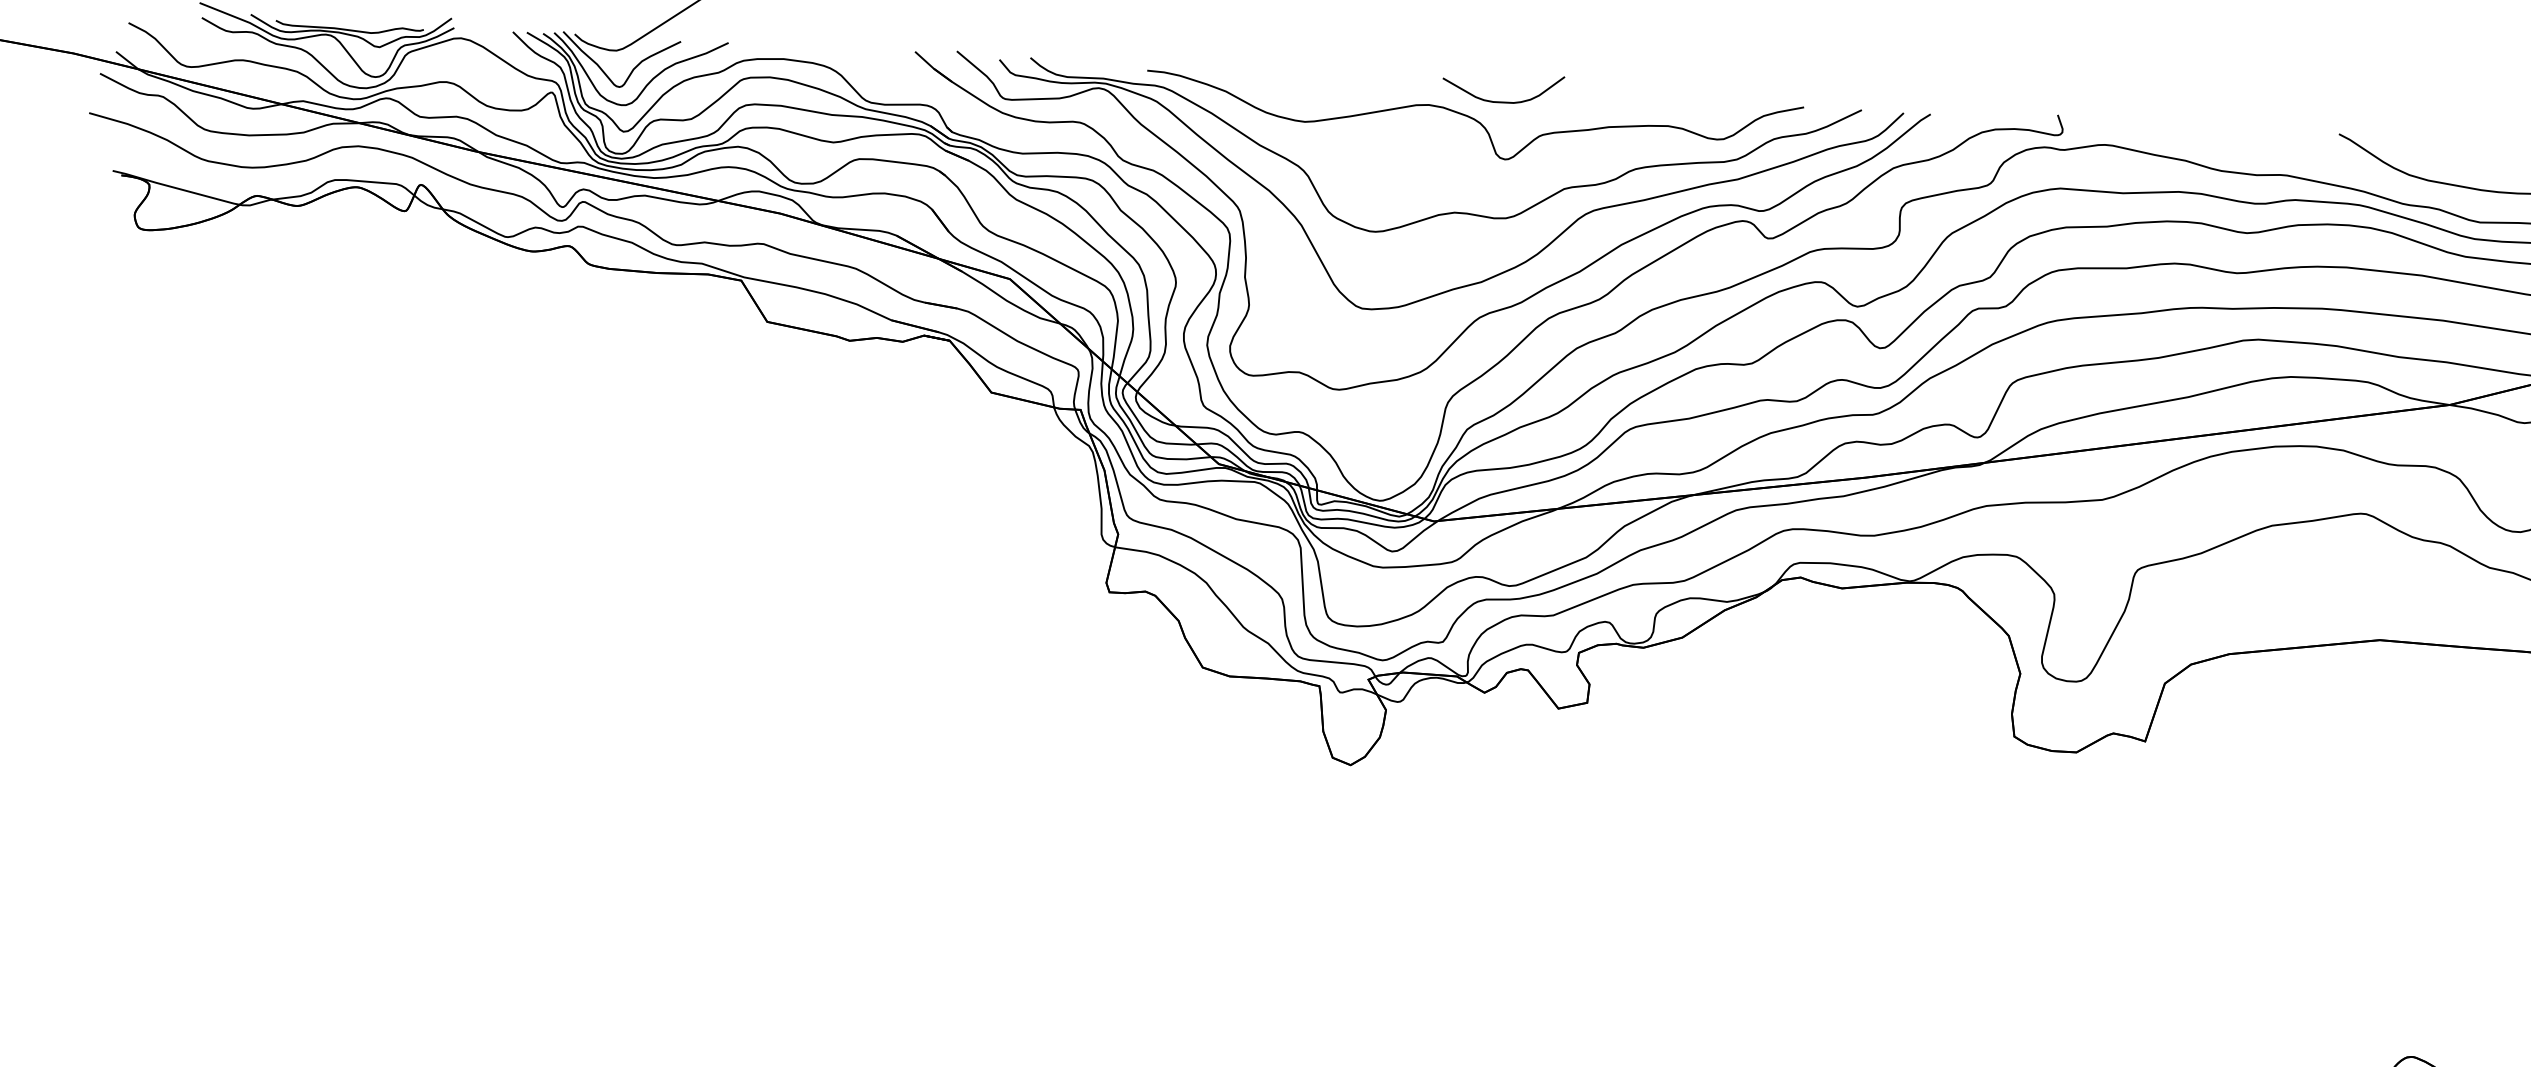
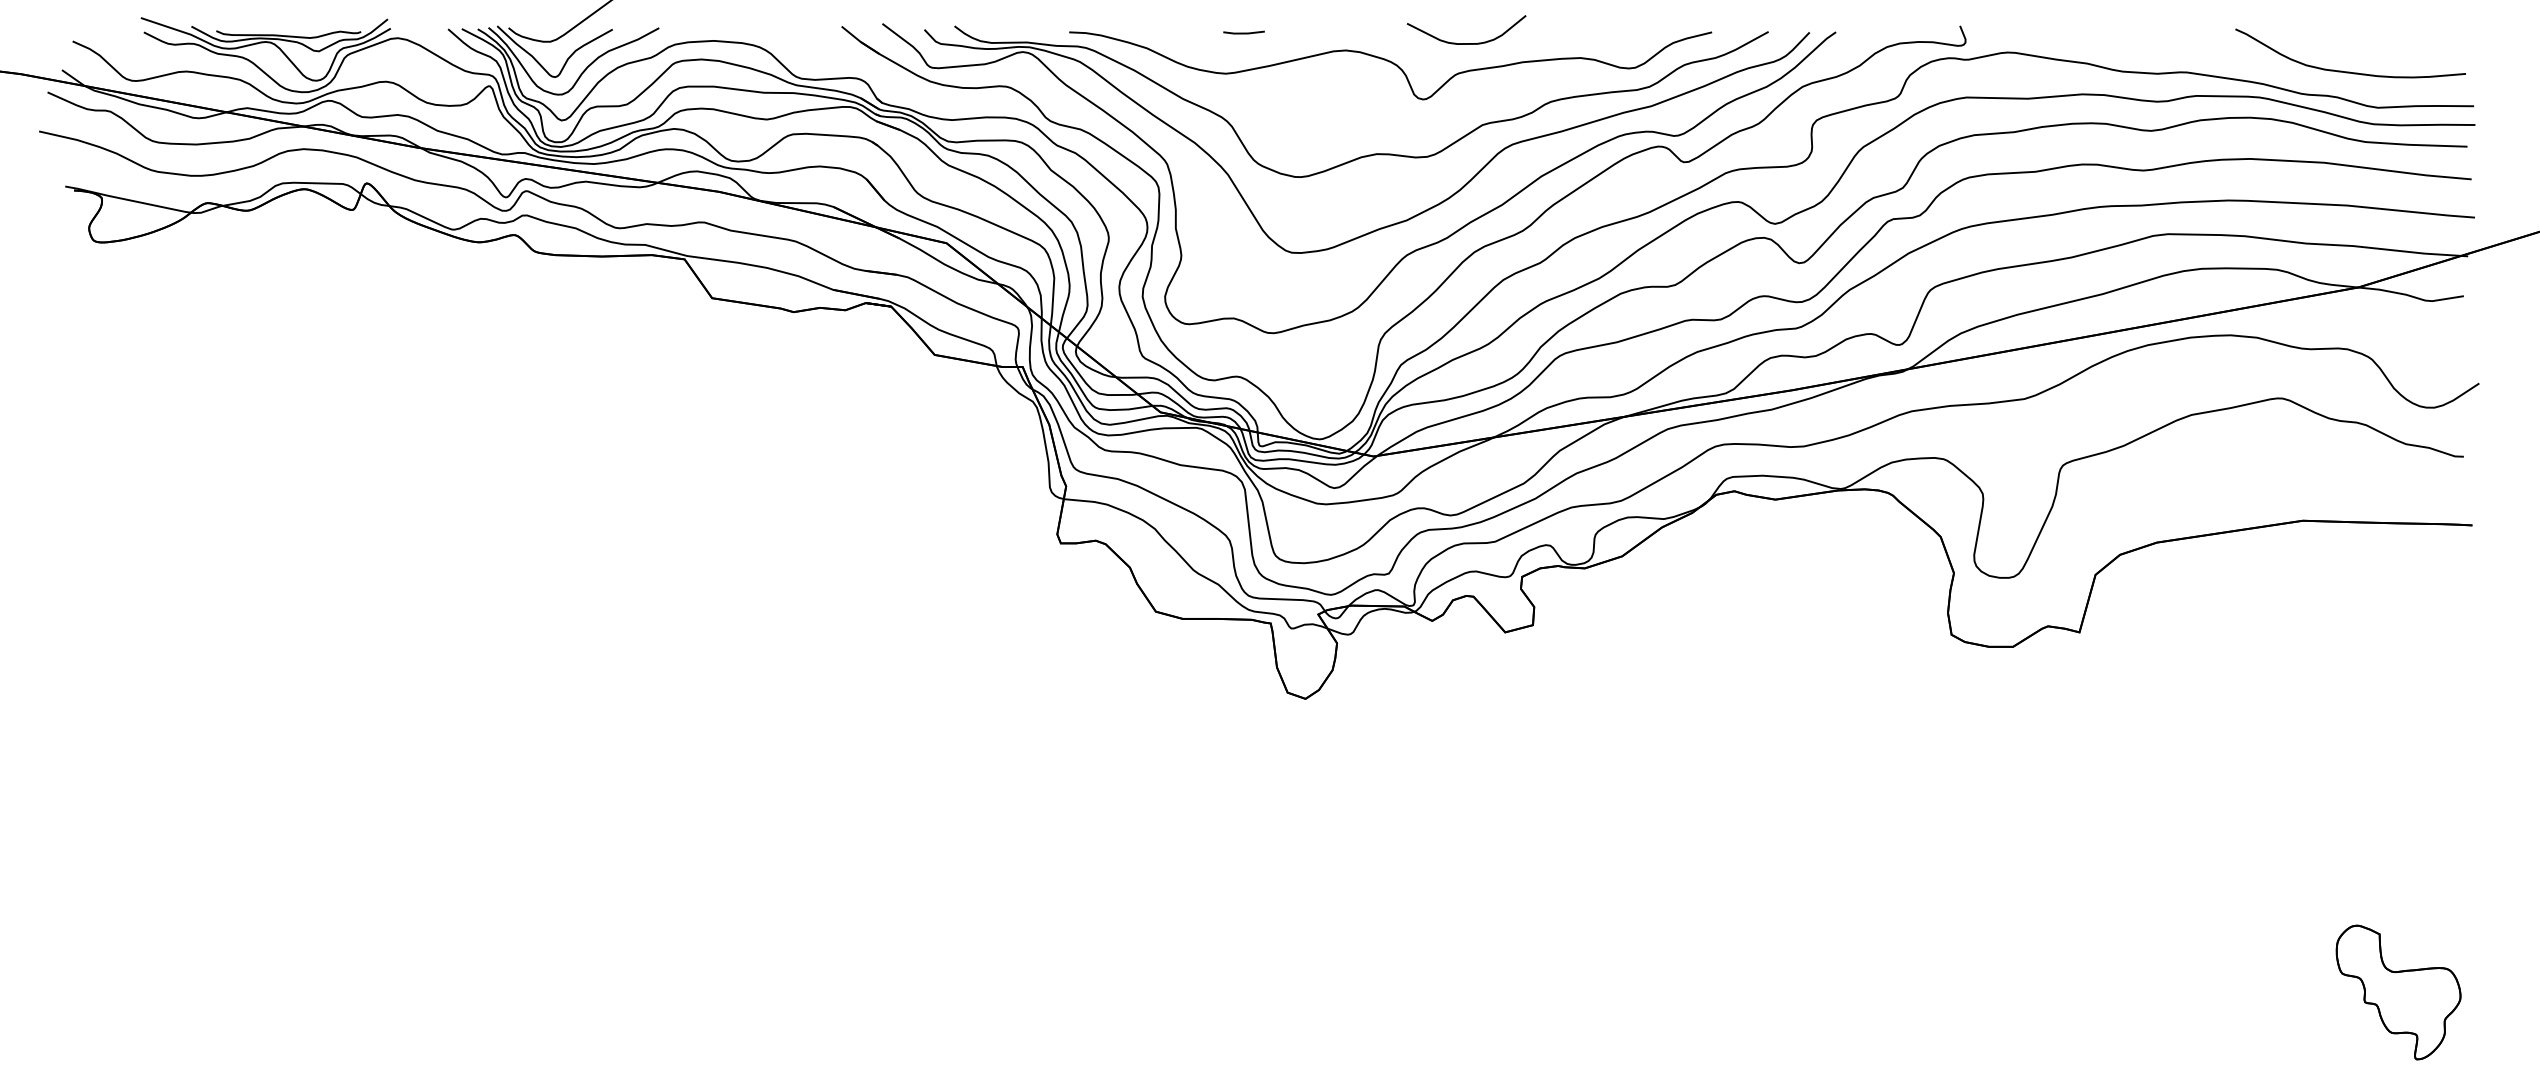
line: (1325, 80) -> (1243, 32), added
curve: (1502, 101) -> (1466, 43), moved

